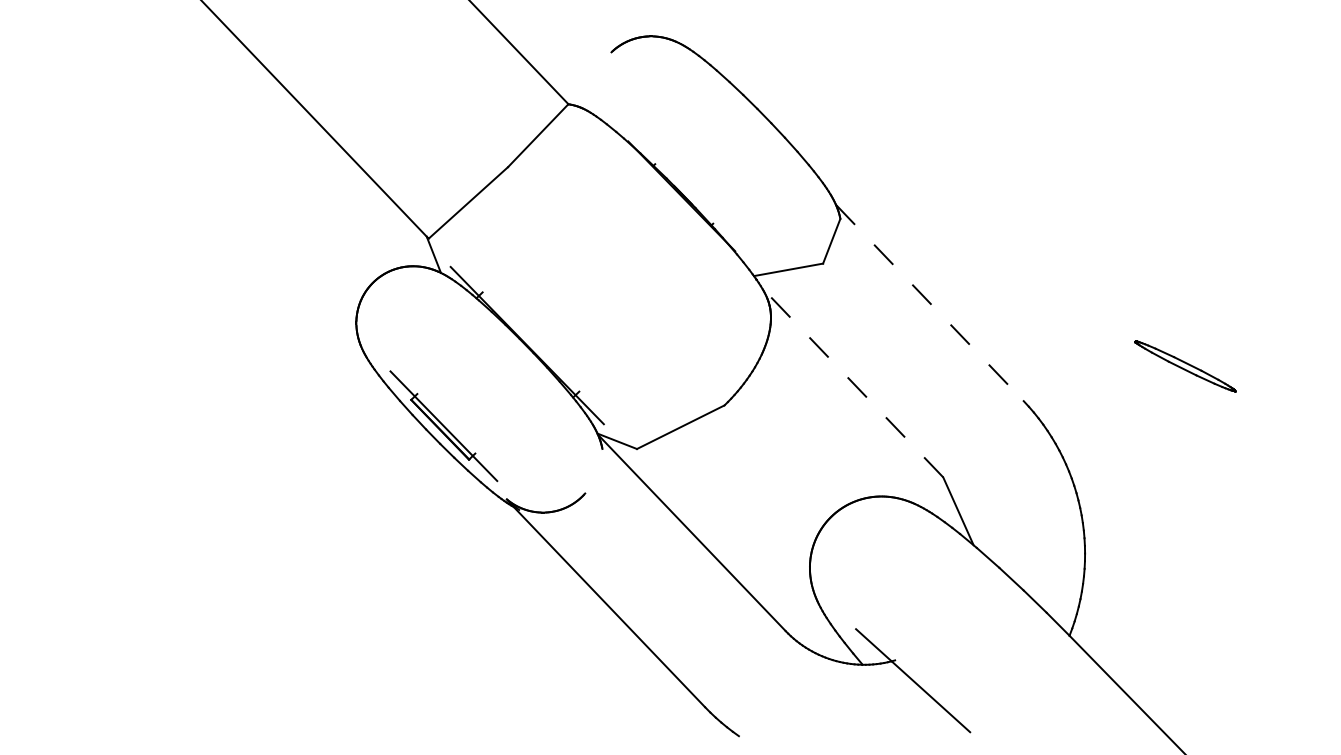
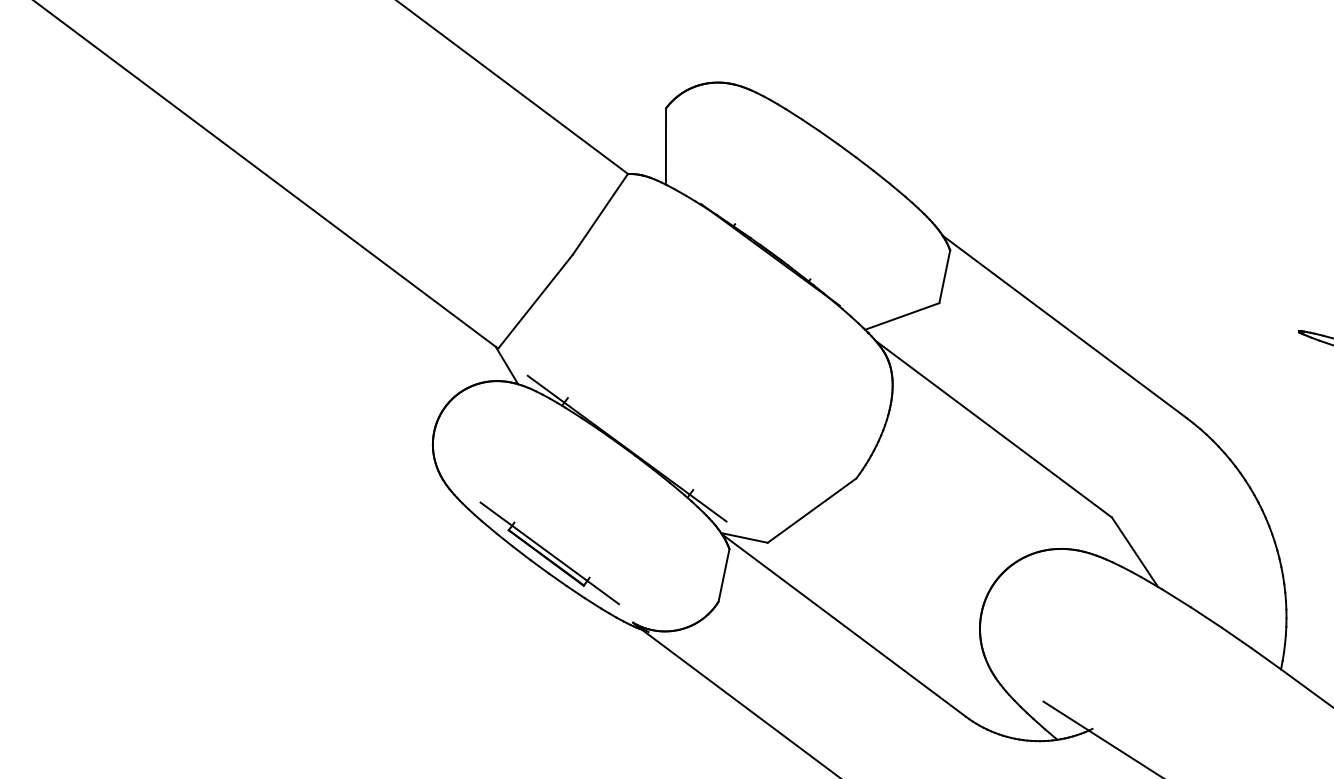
line: (605, 85) -> (665, 146), added
line: (929, 302) -> (1064, 326), dashed -> solid
line: (852, 382) -> (993, 429), dashed -> solid
line: (593, 471) -> (723, 575), added

